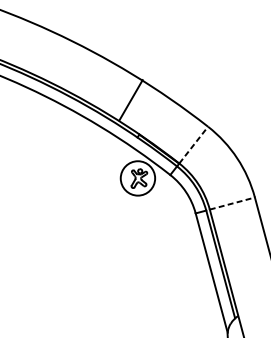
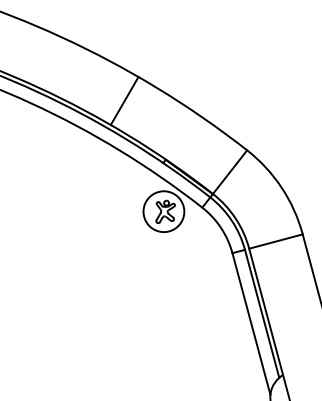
line: (130, 100) -> (124, 101), moved
line: (194, 145) -> (230, 172), dashed -> solid
line: (231, 203) -> (275, 241), dashed -> solid

